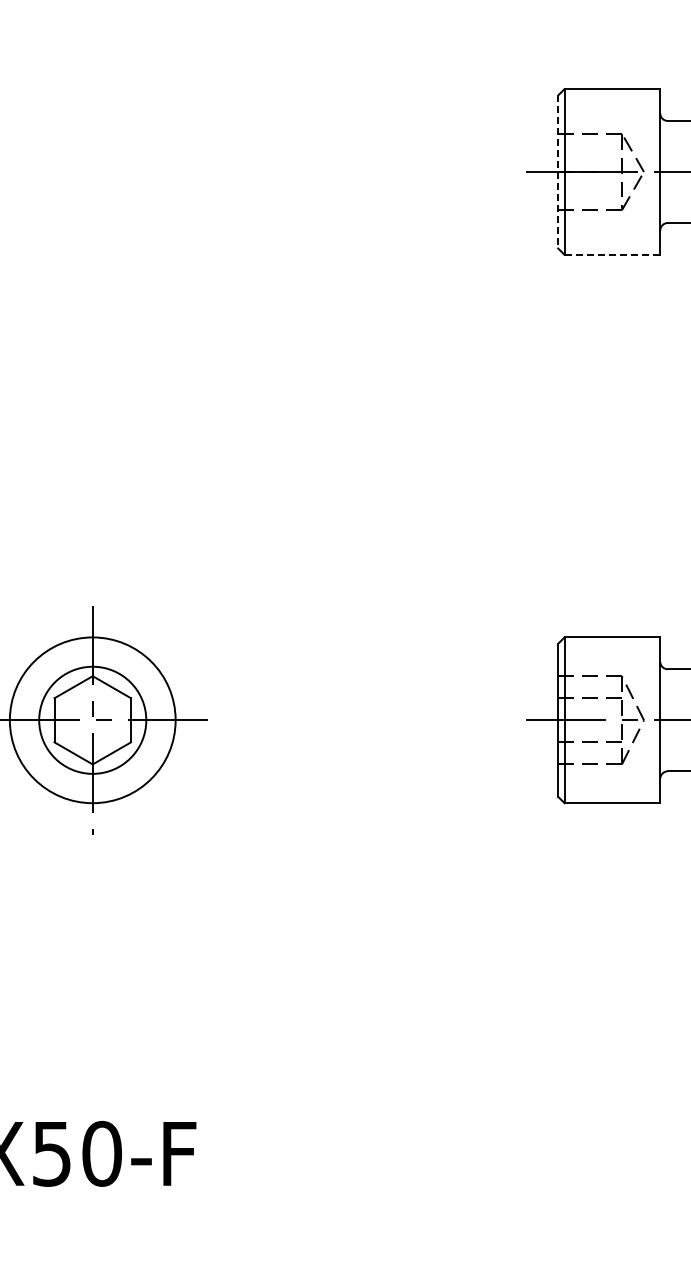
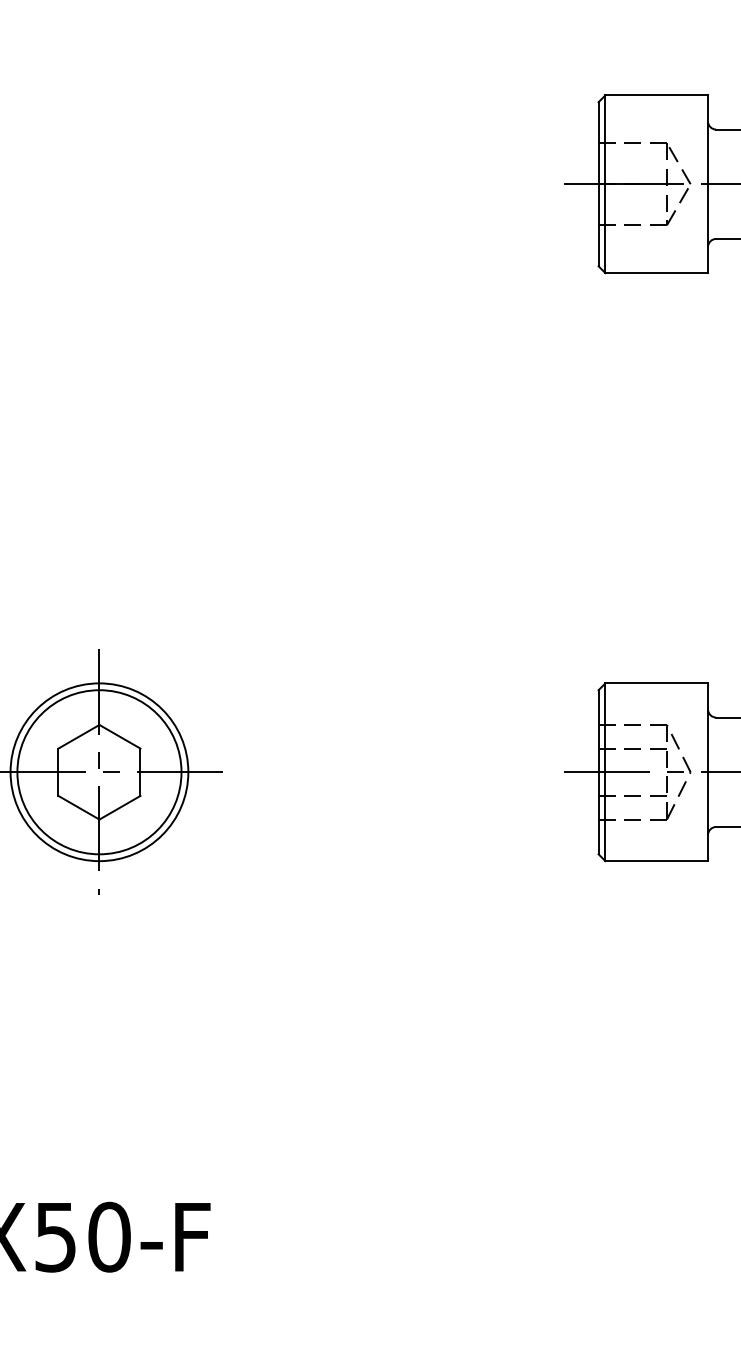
line: (558, 172) -> (598, 184), dashed -> solid
line: (612, 254) -> (656, 272), dashed -> solid
circle: (92, 719) -> (99, 771), size x1.43

